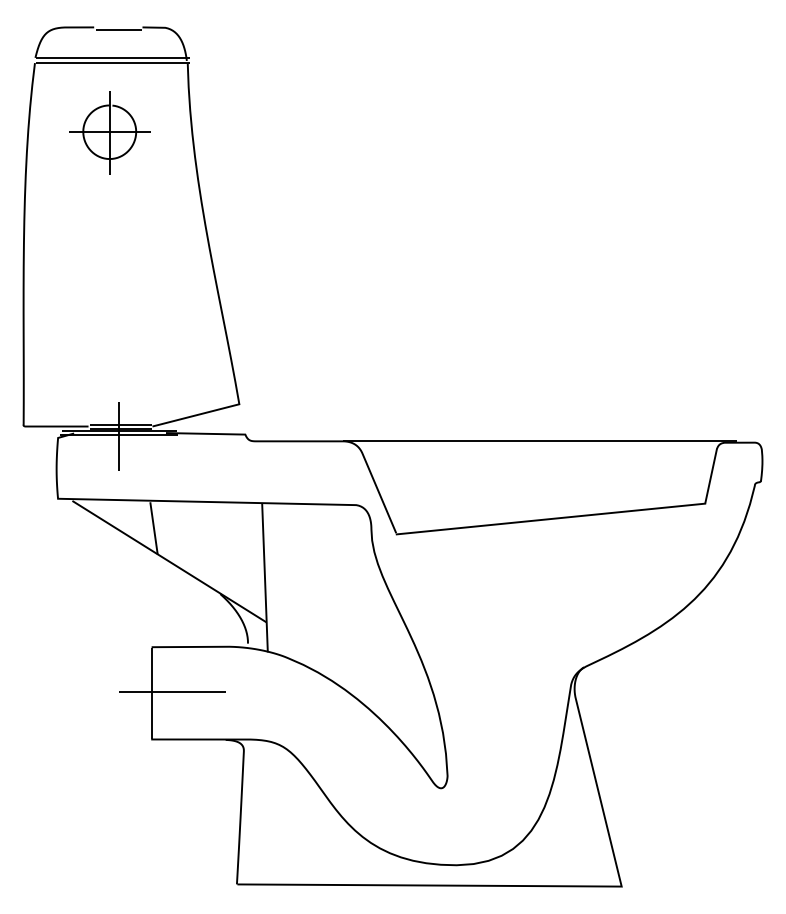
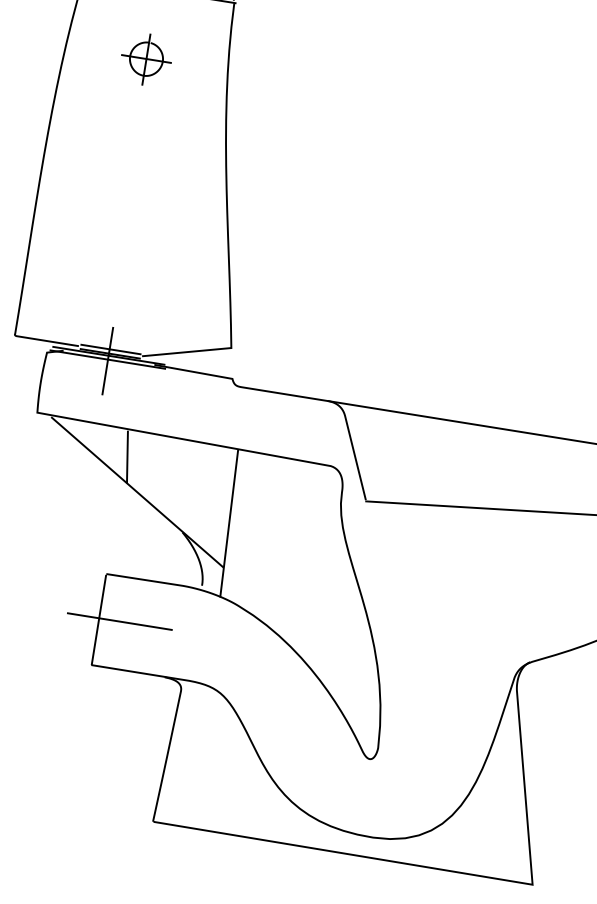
part: (109, 132) -> (146, 59), size x0.62

